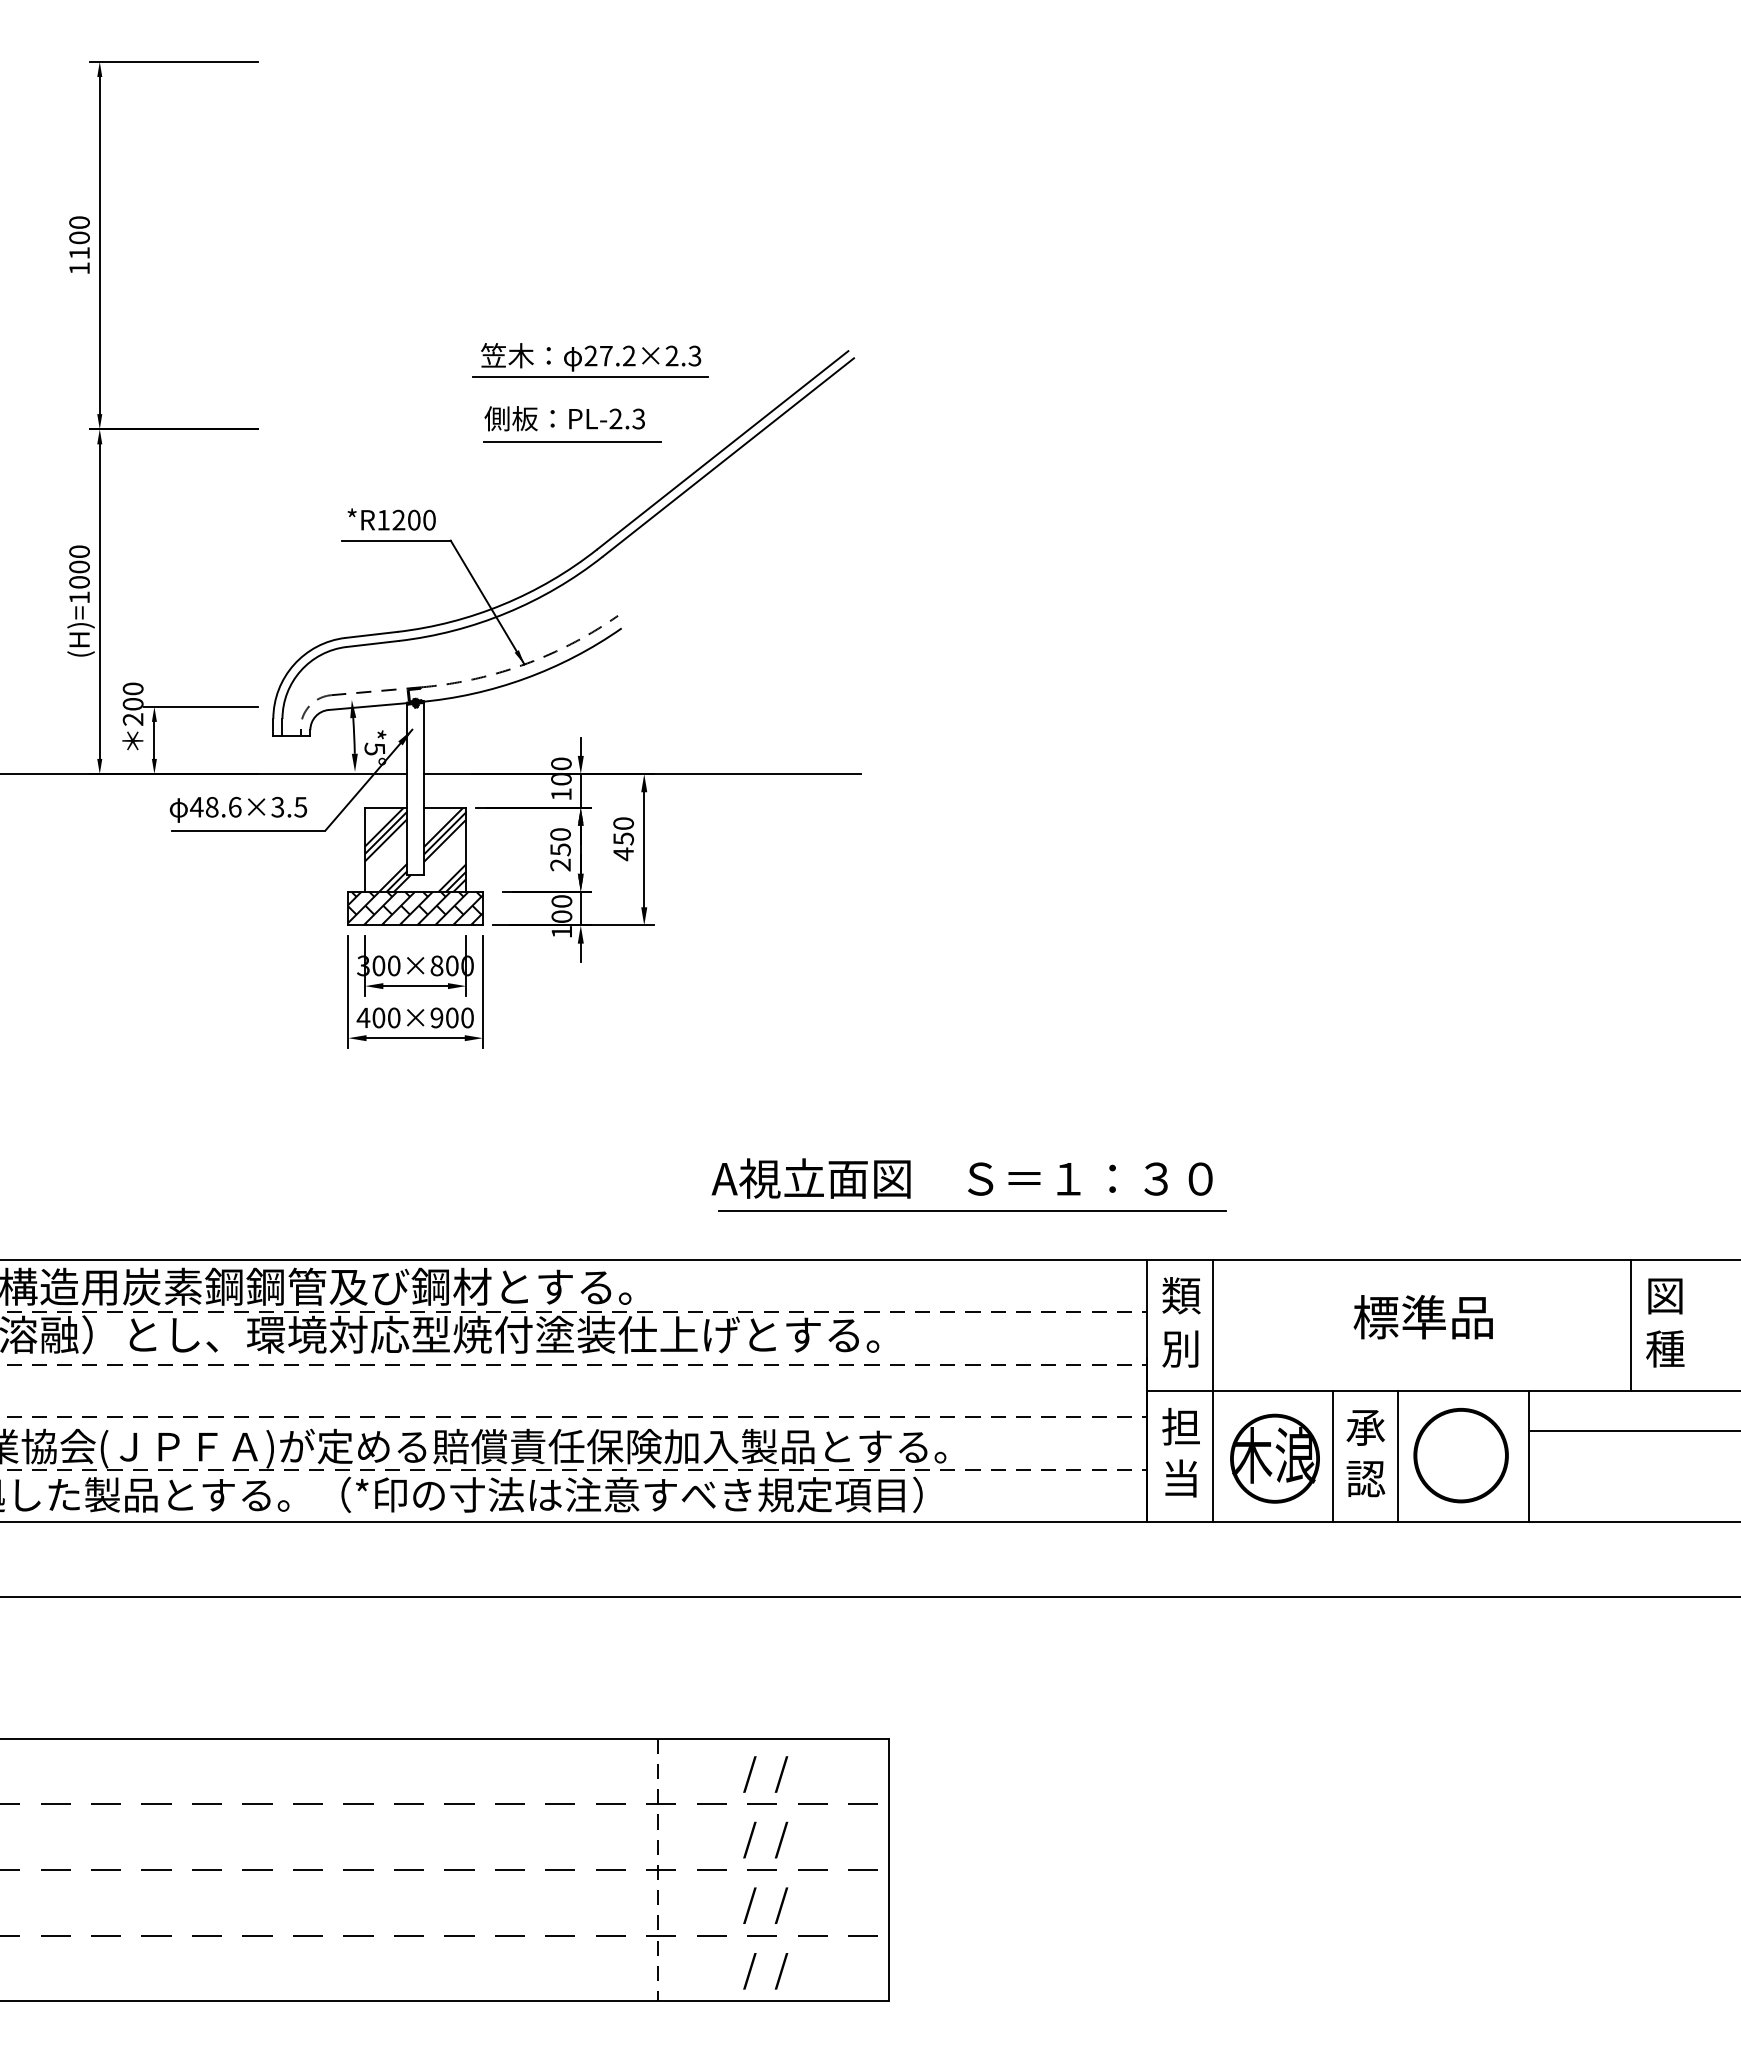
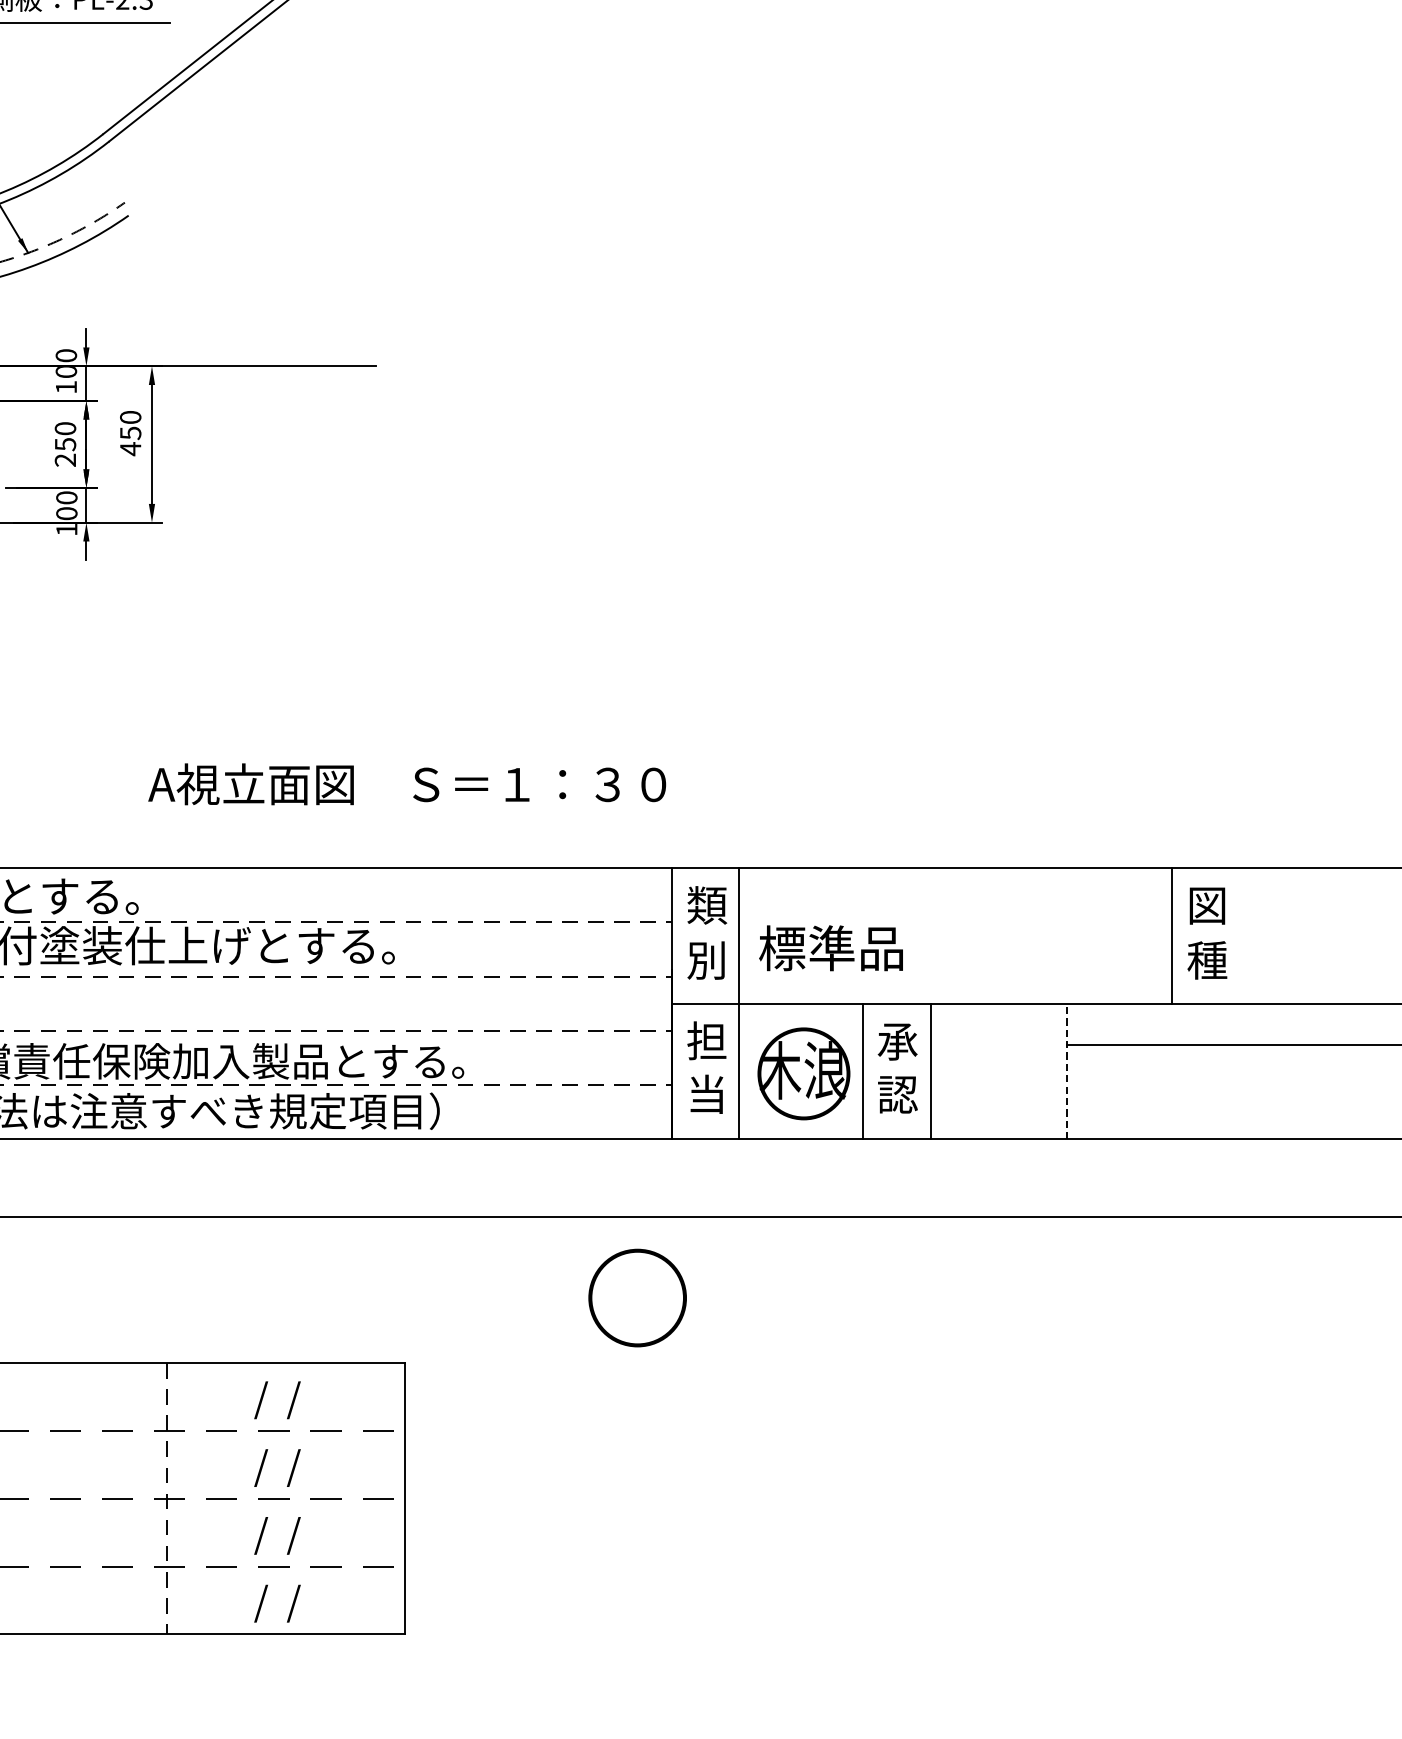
text: (961, 1178) -> (406, 784), moved
line: (972, 1210) -> (491, 817), removed
text: (1422, 1317) -> (830, 948), moved
part: (1460, 1455) -> (636, 1297), moved
line: (1529, 1456) -> (1066, 1071), solid -> dashed

